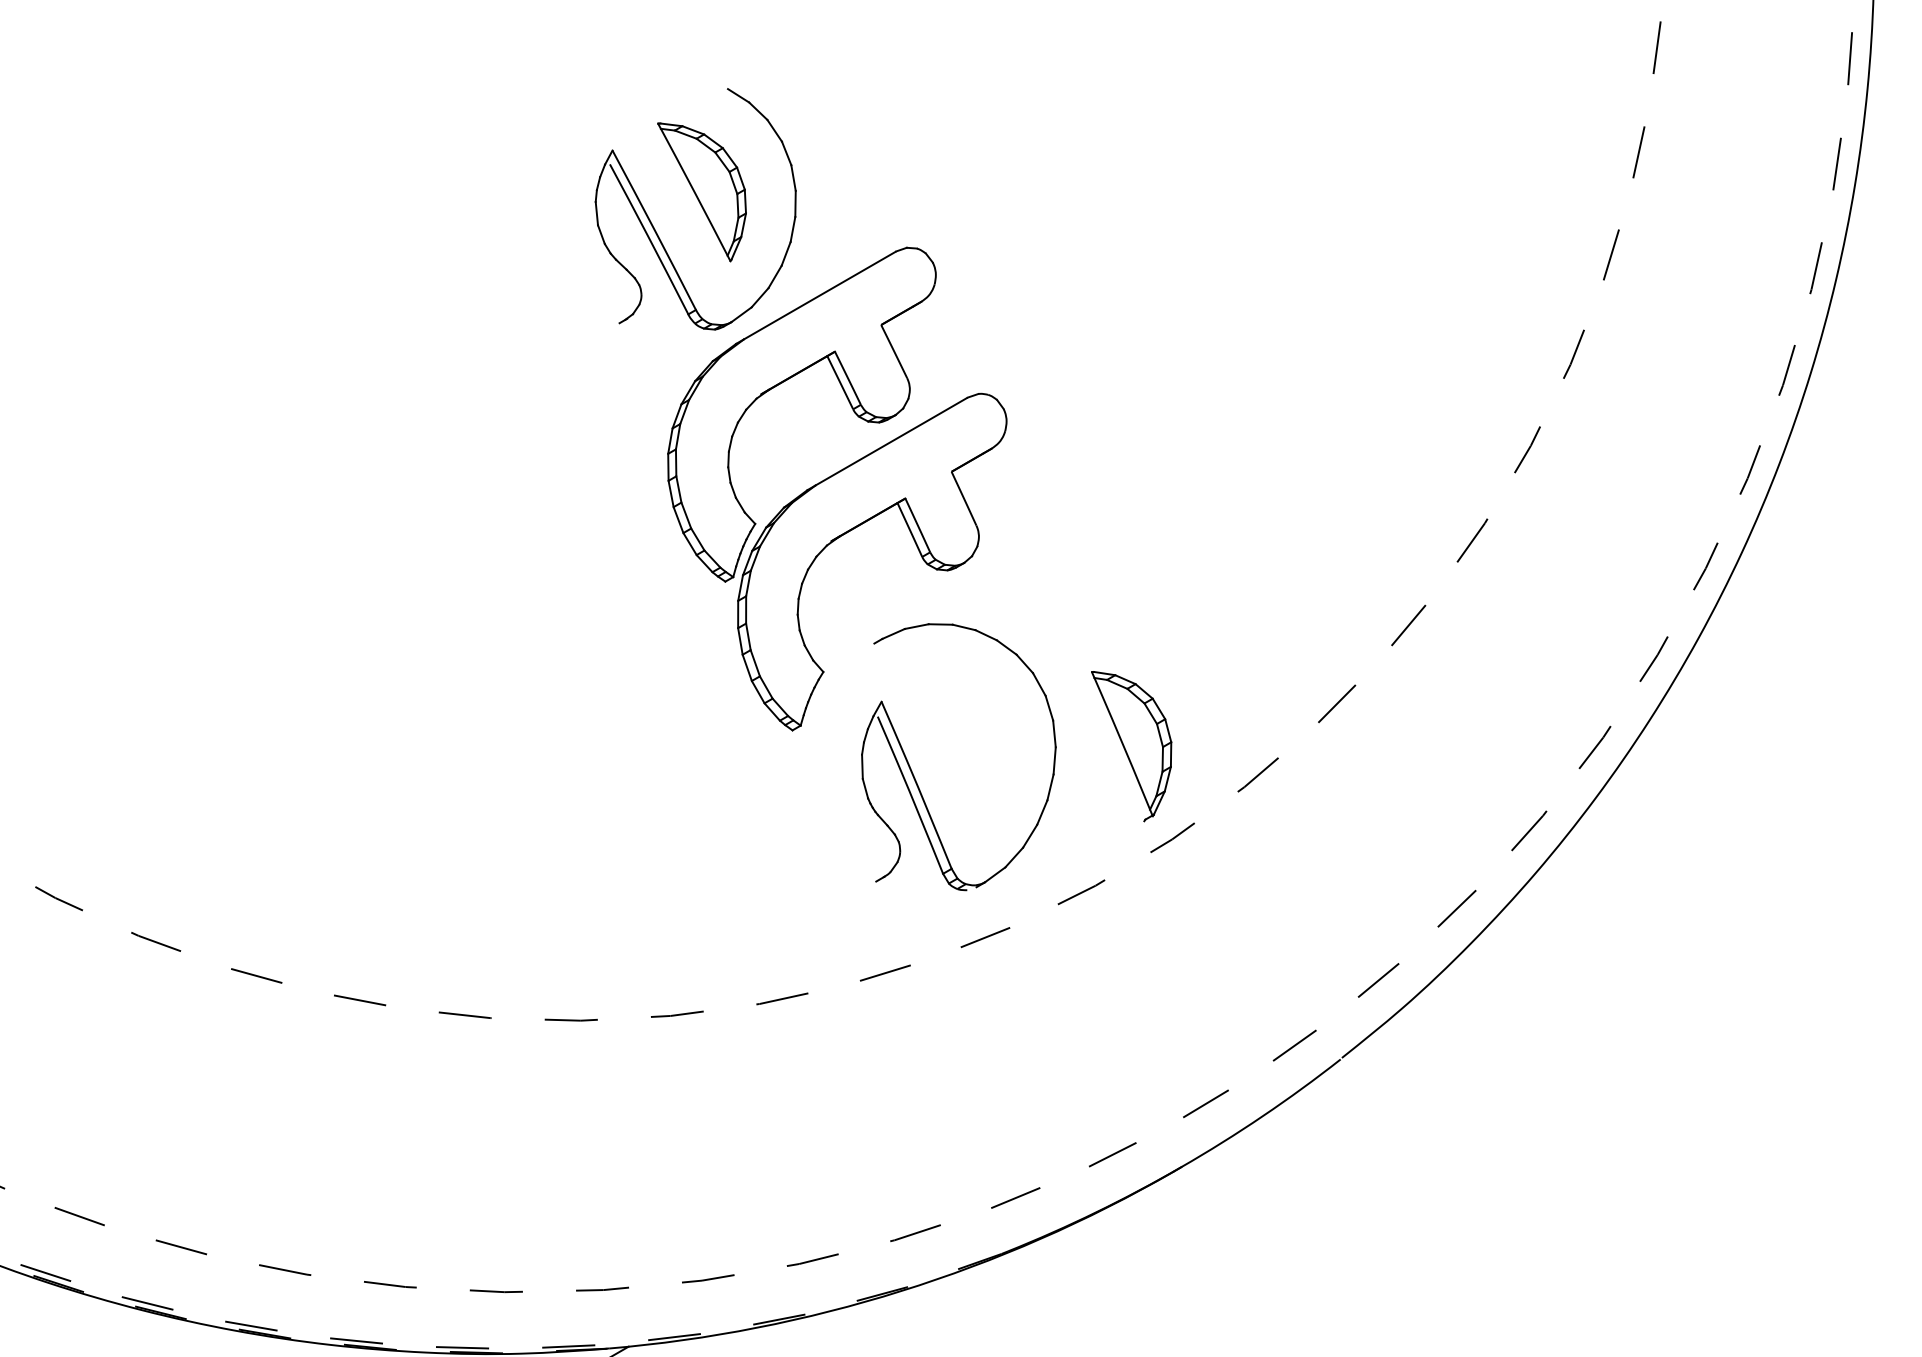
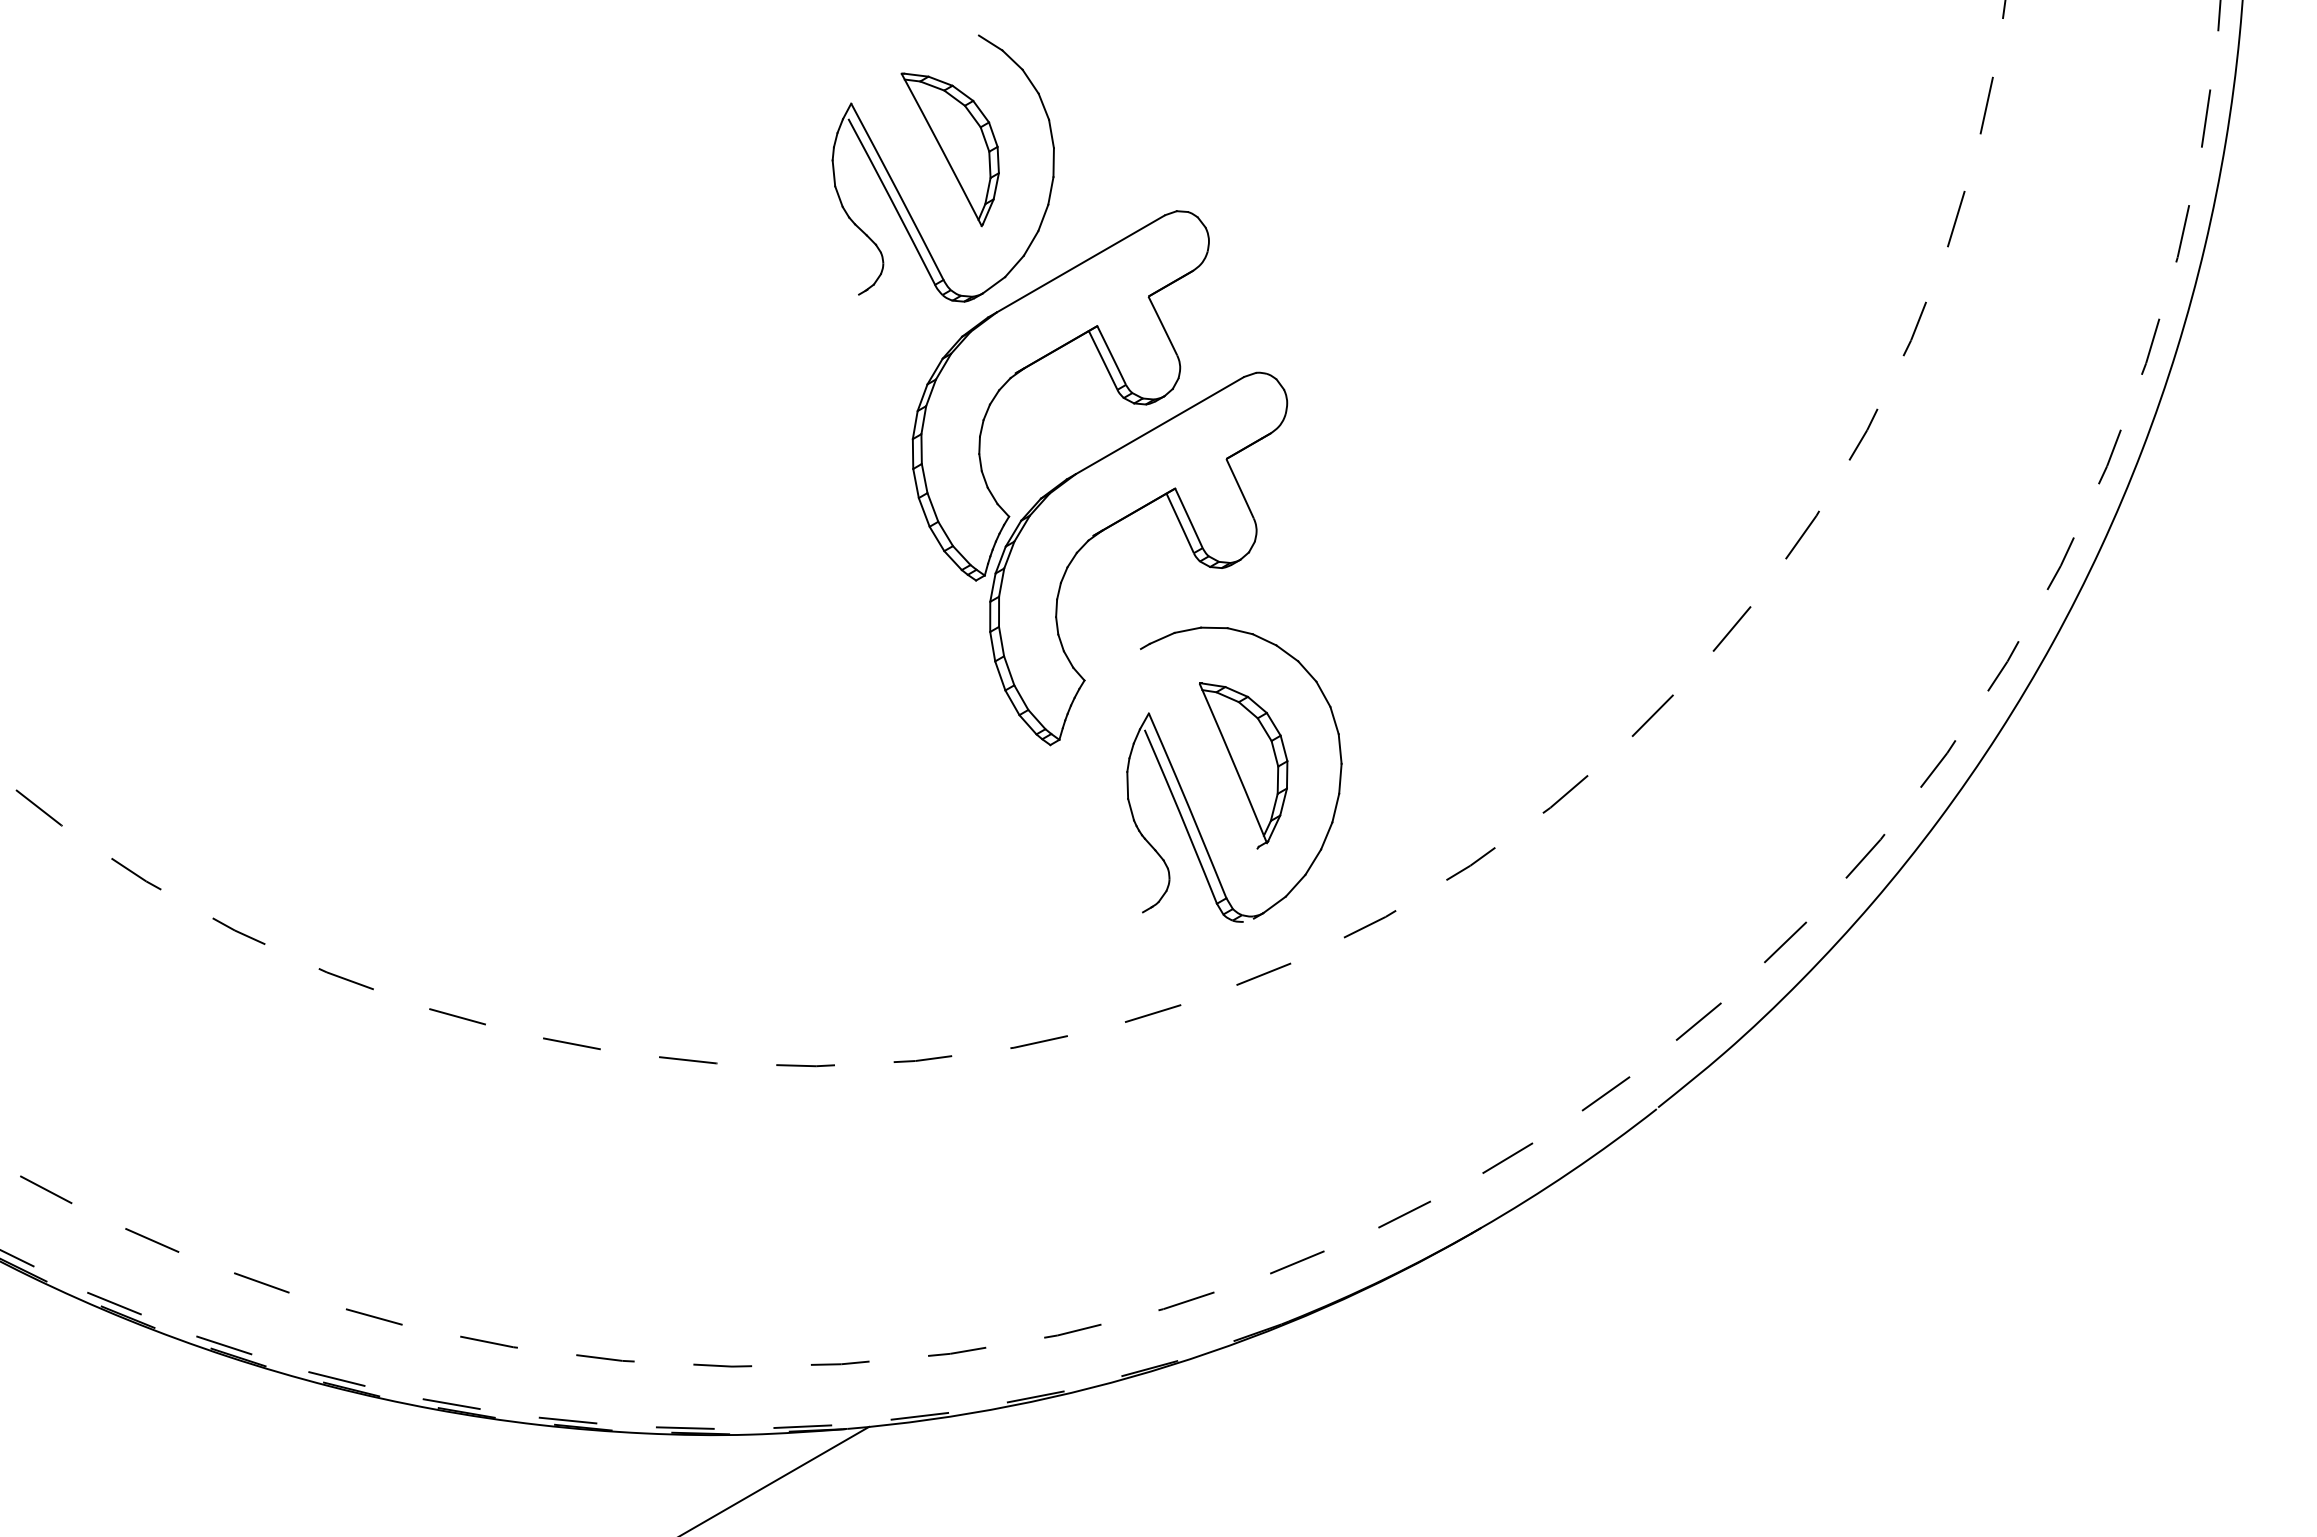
part: (1131, 746) -> (1243, 765), moved

